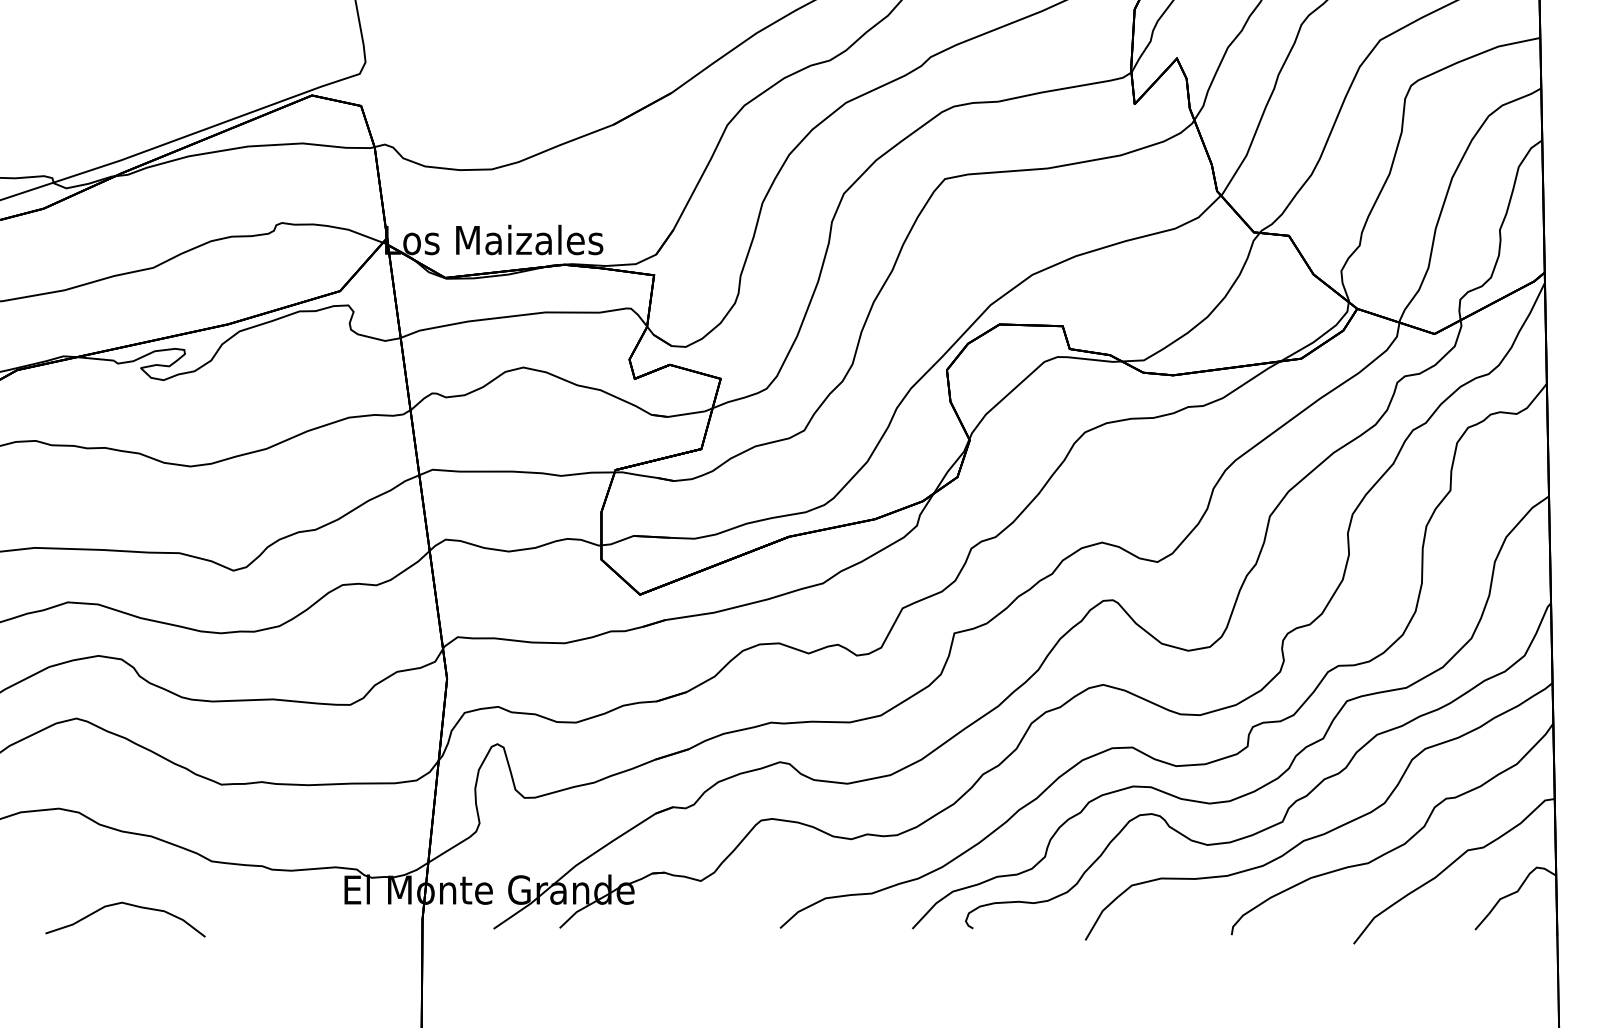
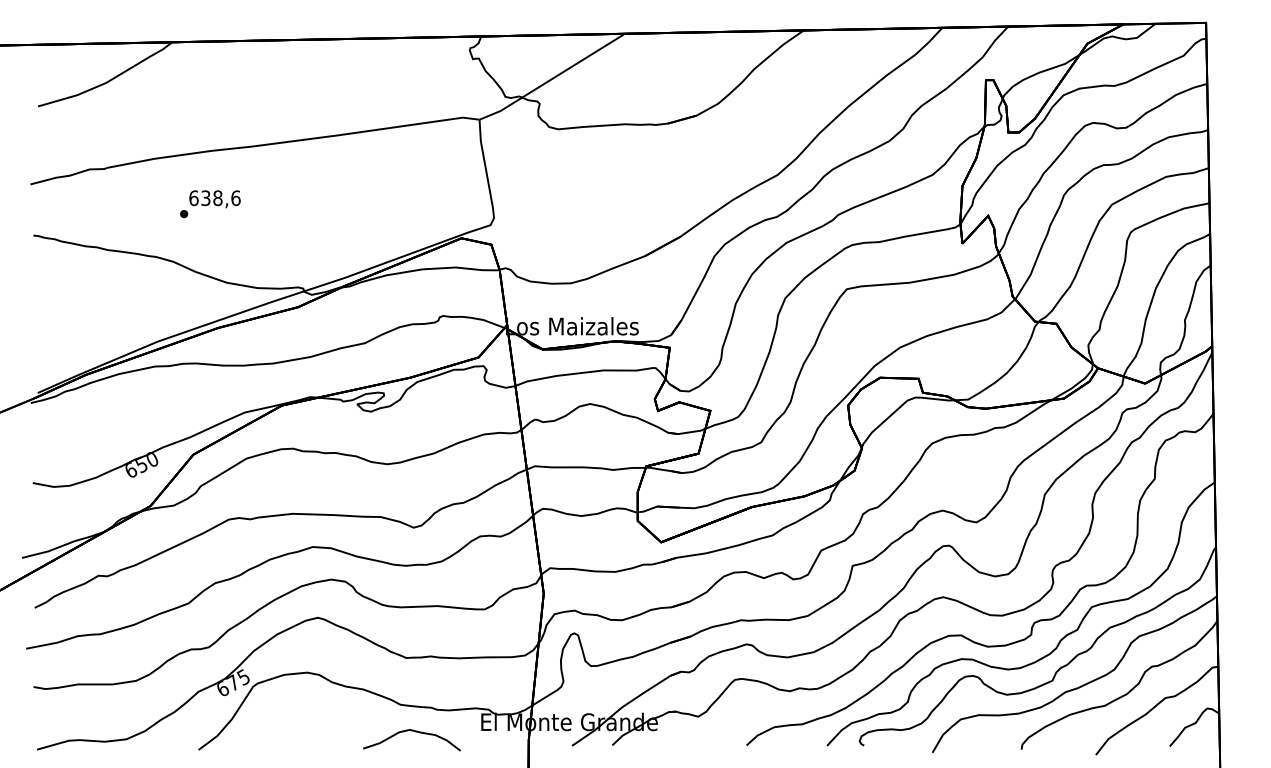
curve: (131, 906) -> (415, 732), moved

